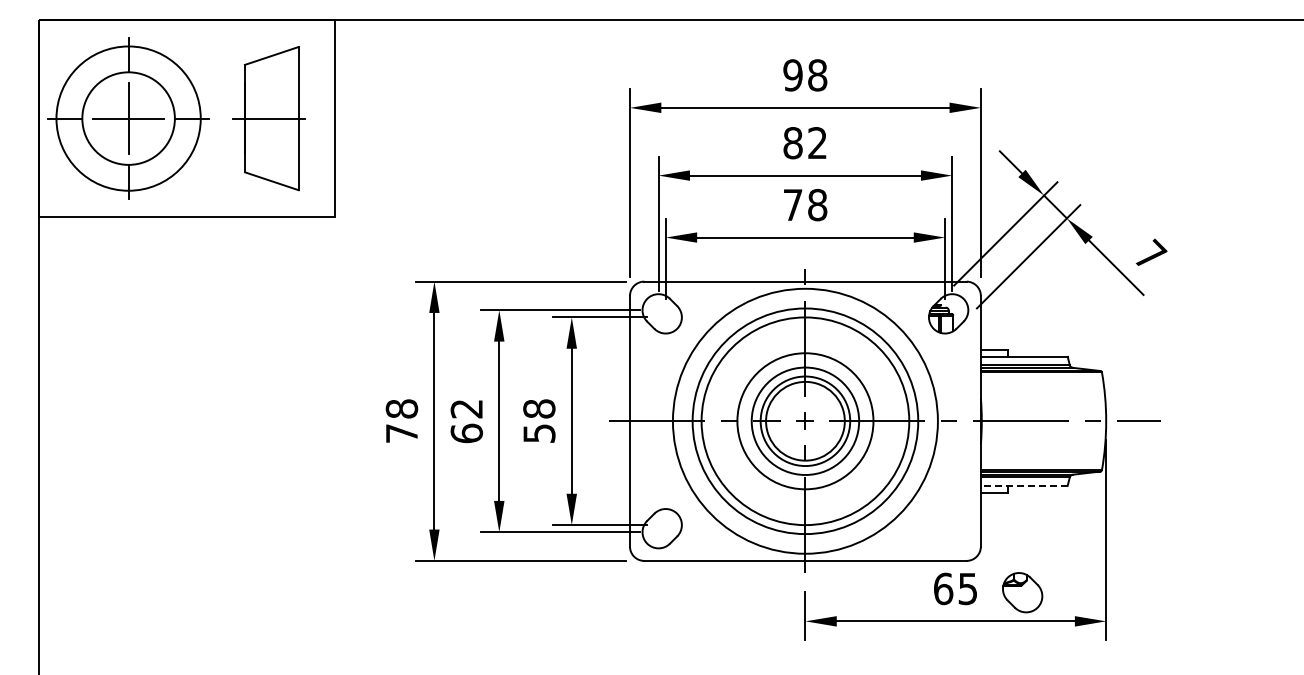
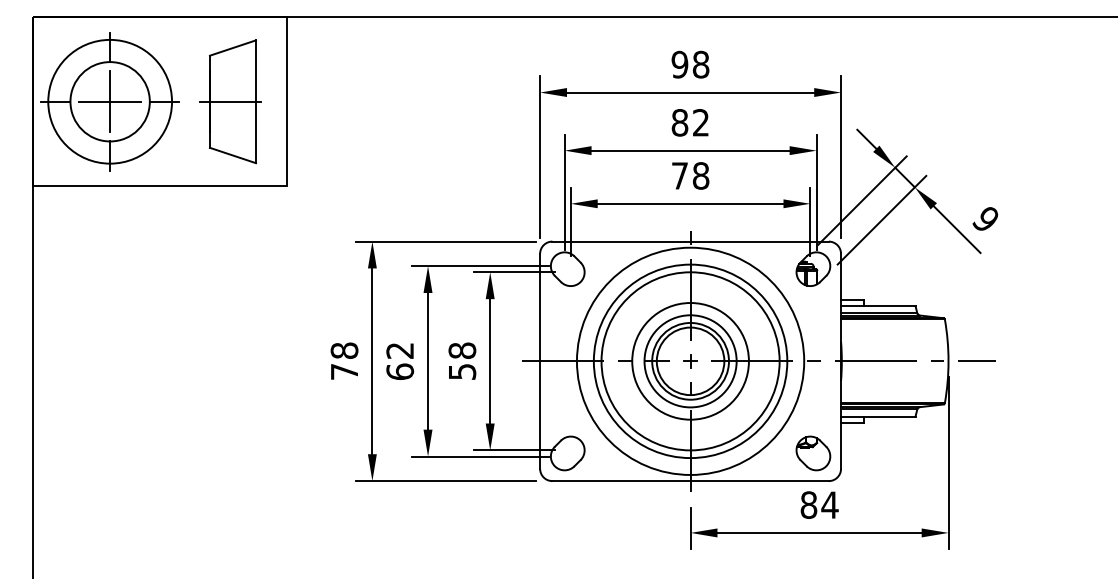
text: (1150, 253) -> (986, 217), 7 -> 9
line: (1023, 485) -> (877, 416), dashed -> solid
text: (956, 588) -> (820, 504), 65 -> 84
part: (1022, 592) -> (813, 453), moved

